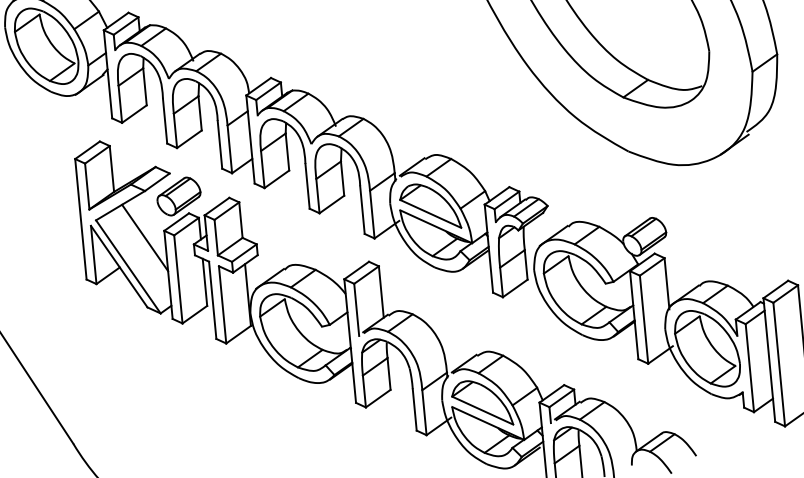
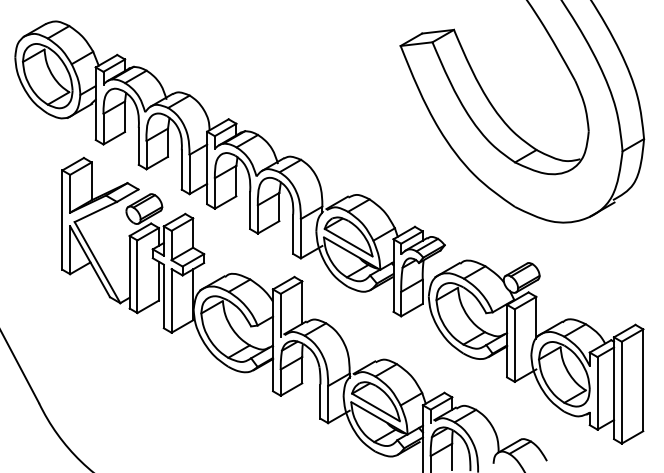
line: (145, 238) -> (113, 240), removed

